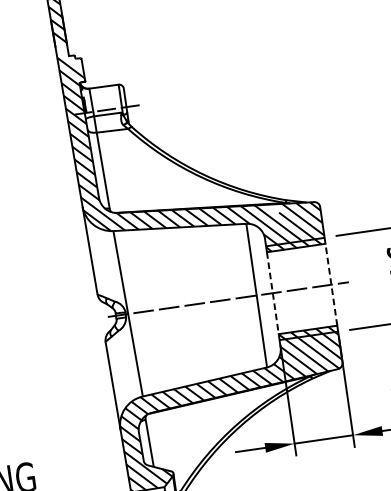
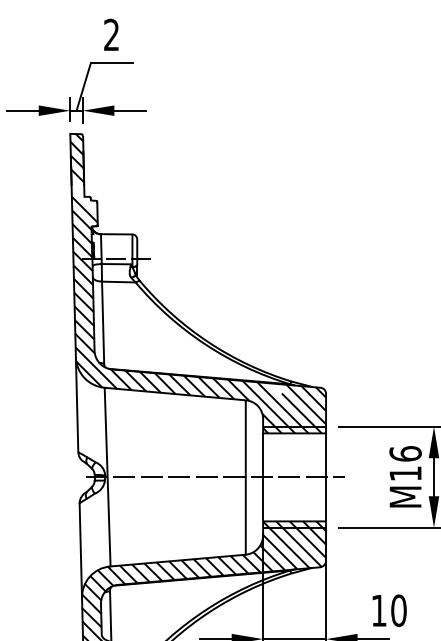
line: (331, 283) -> (326, 476), dashed -> solid
line: (273, 293) -> (263, 477), dashed -> solid

